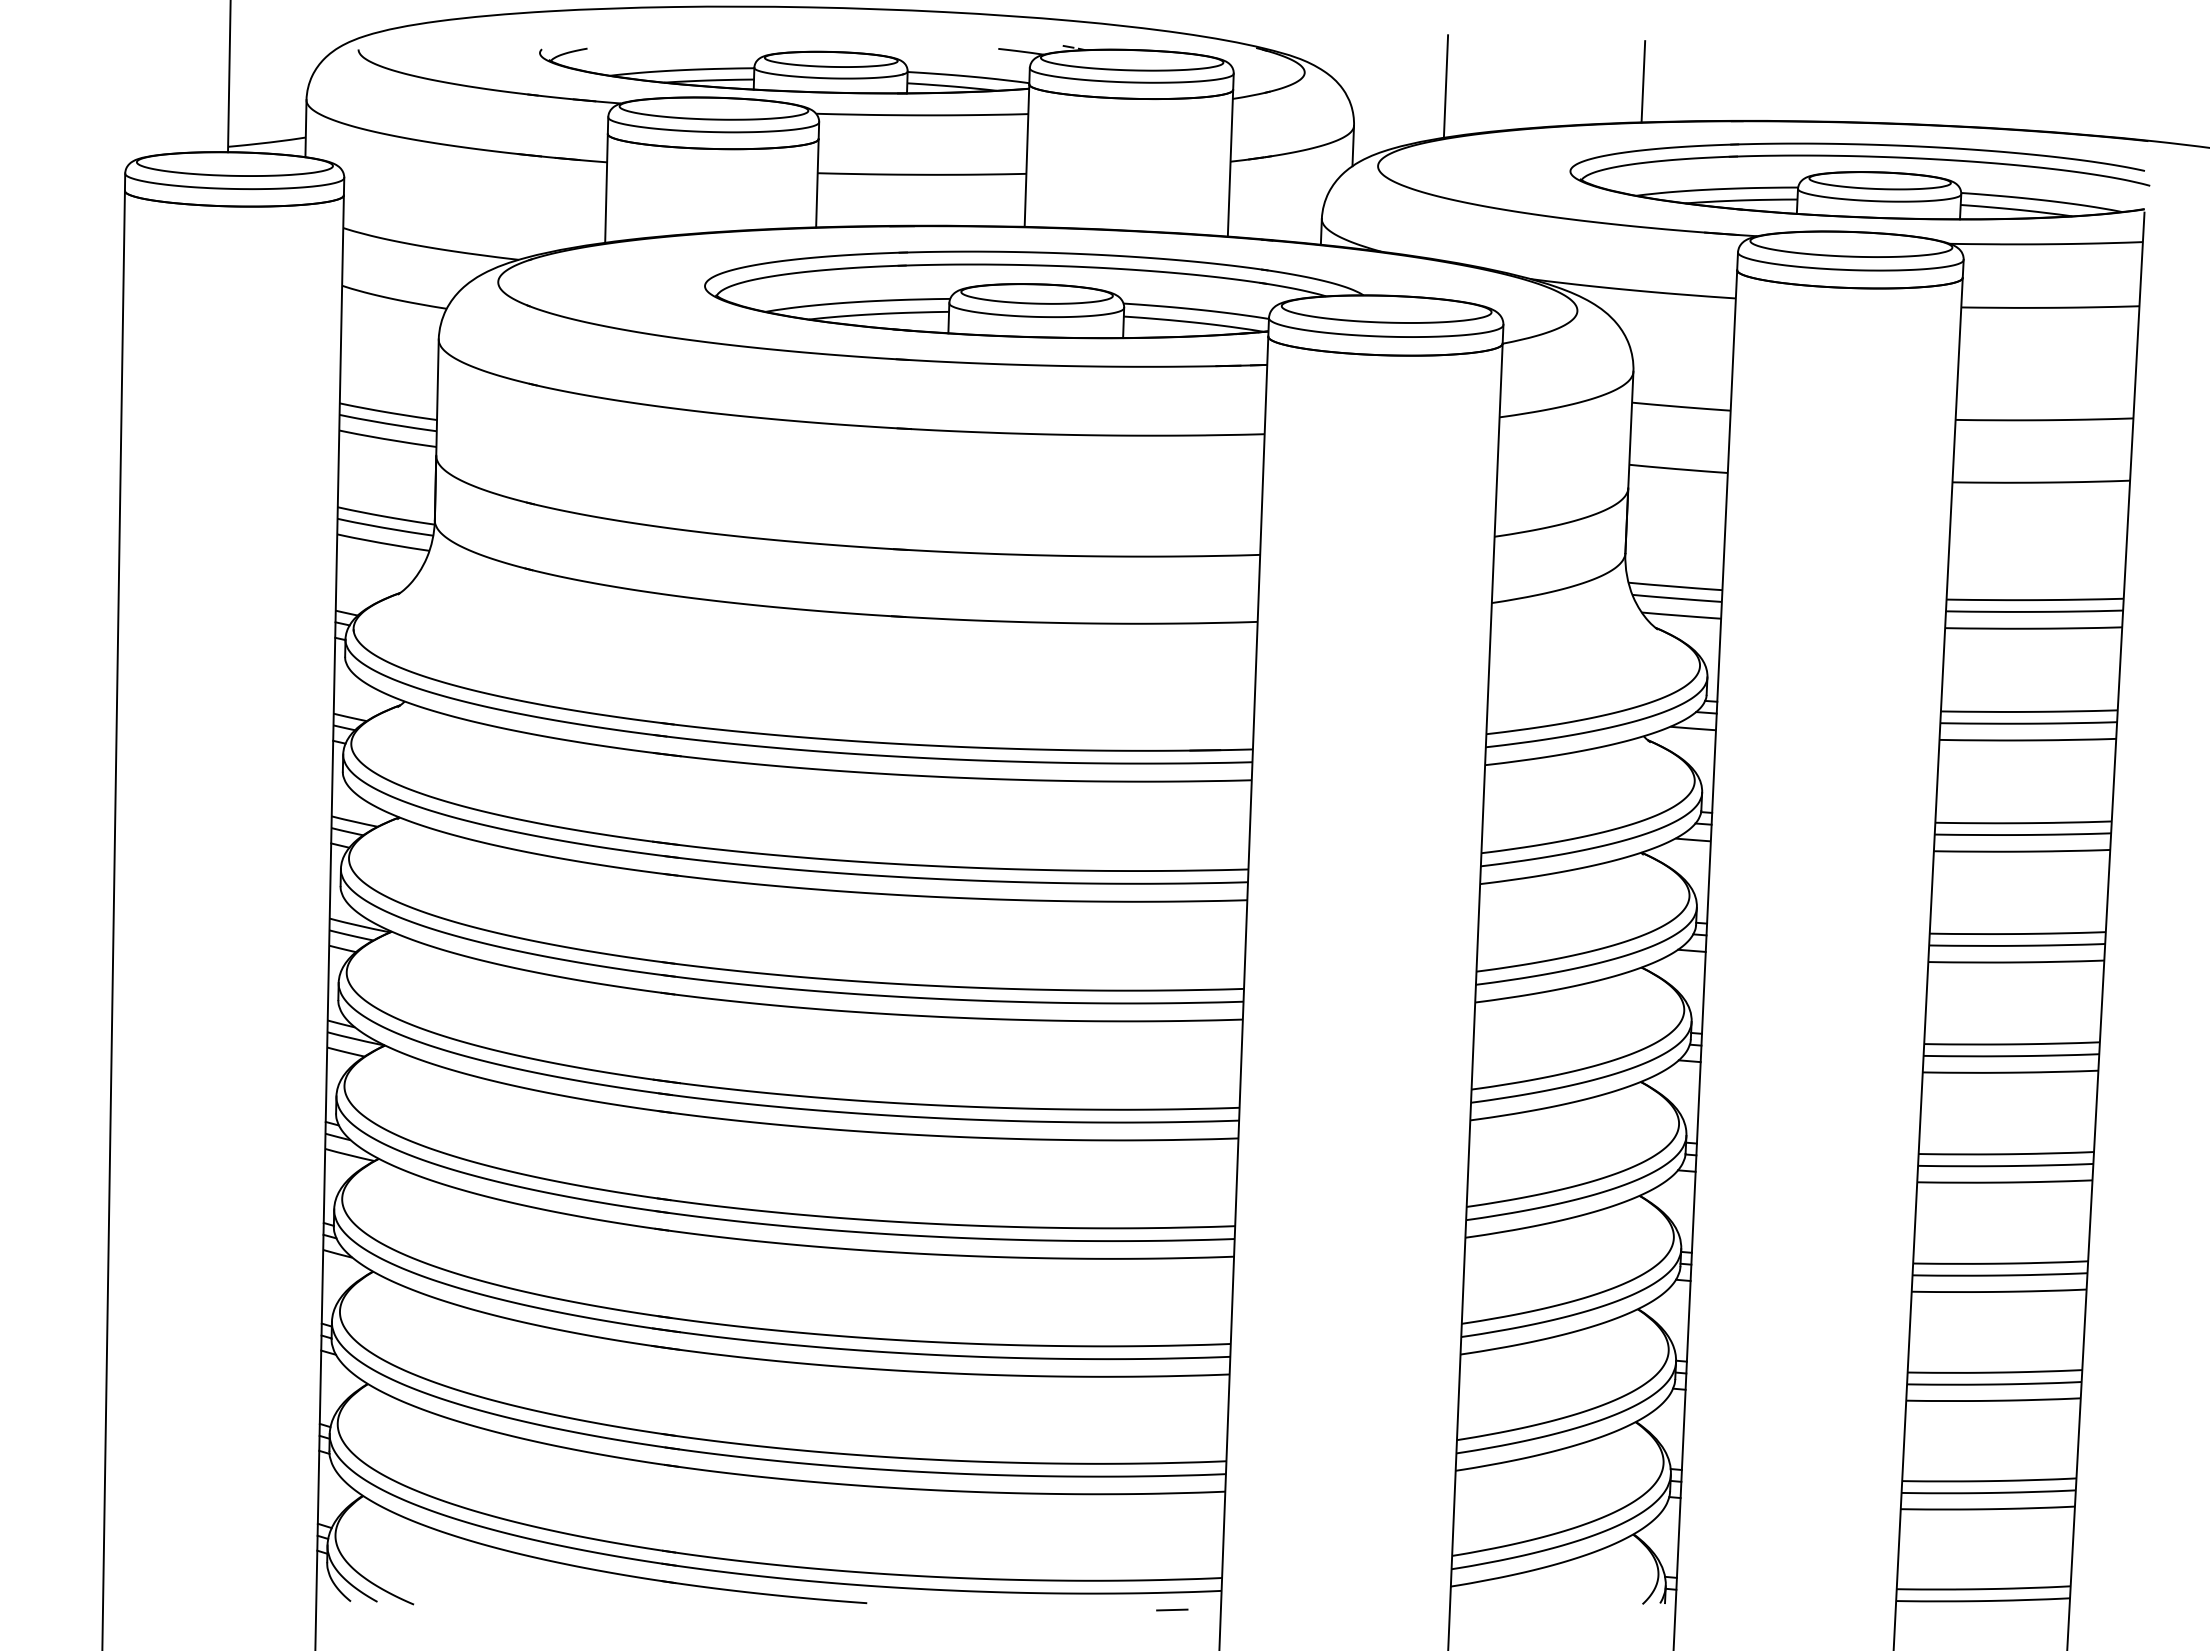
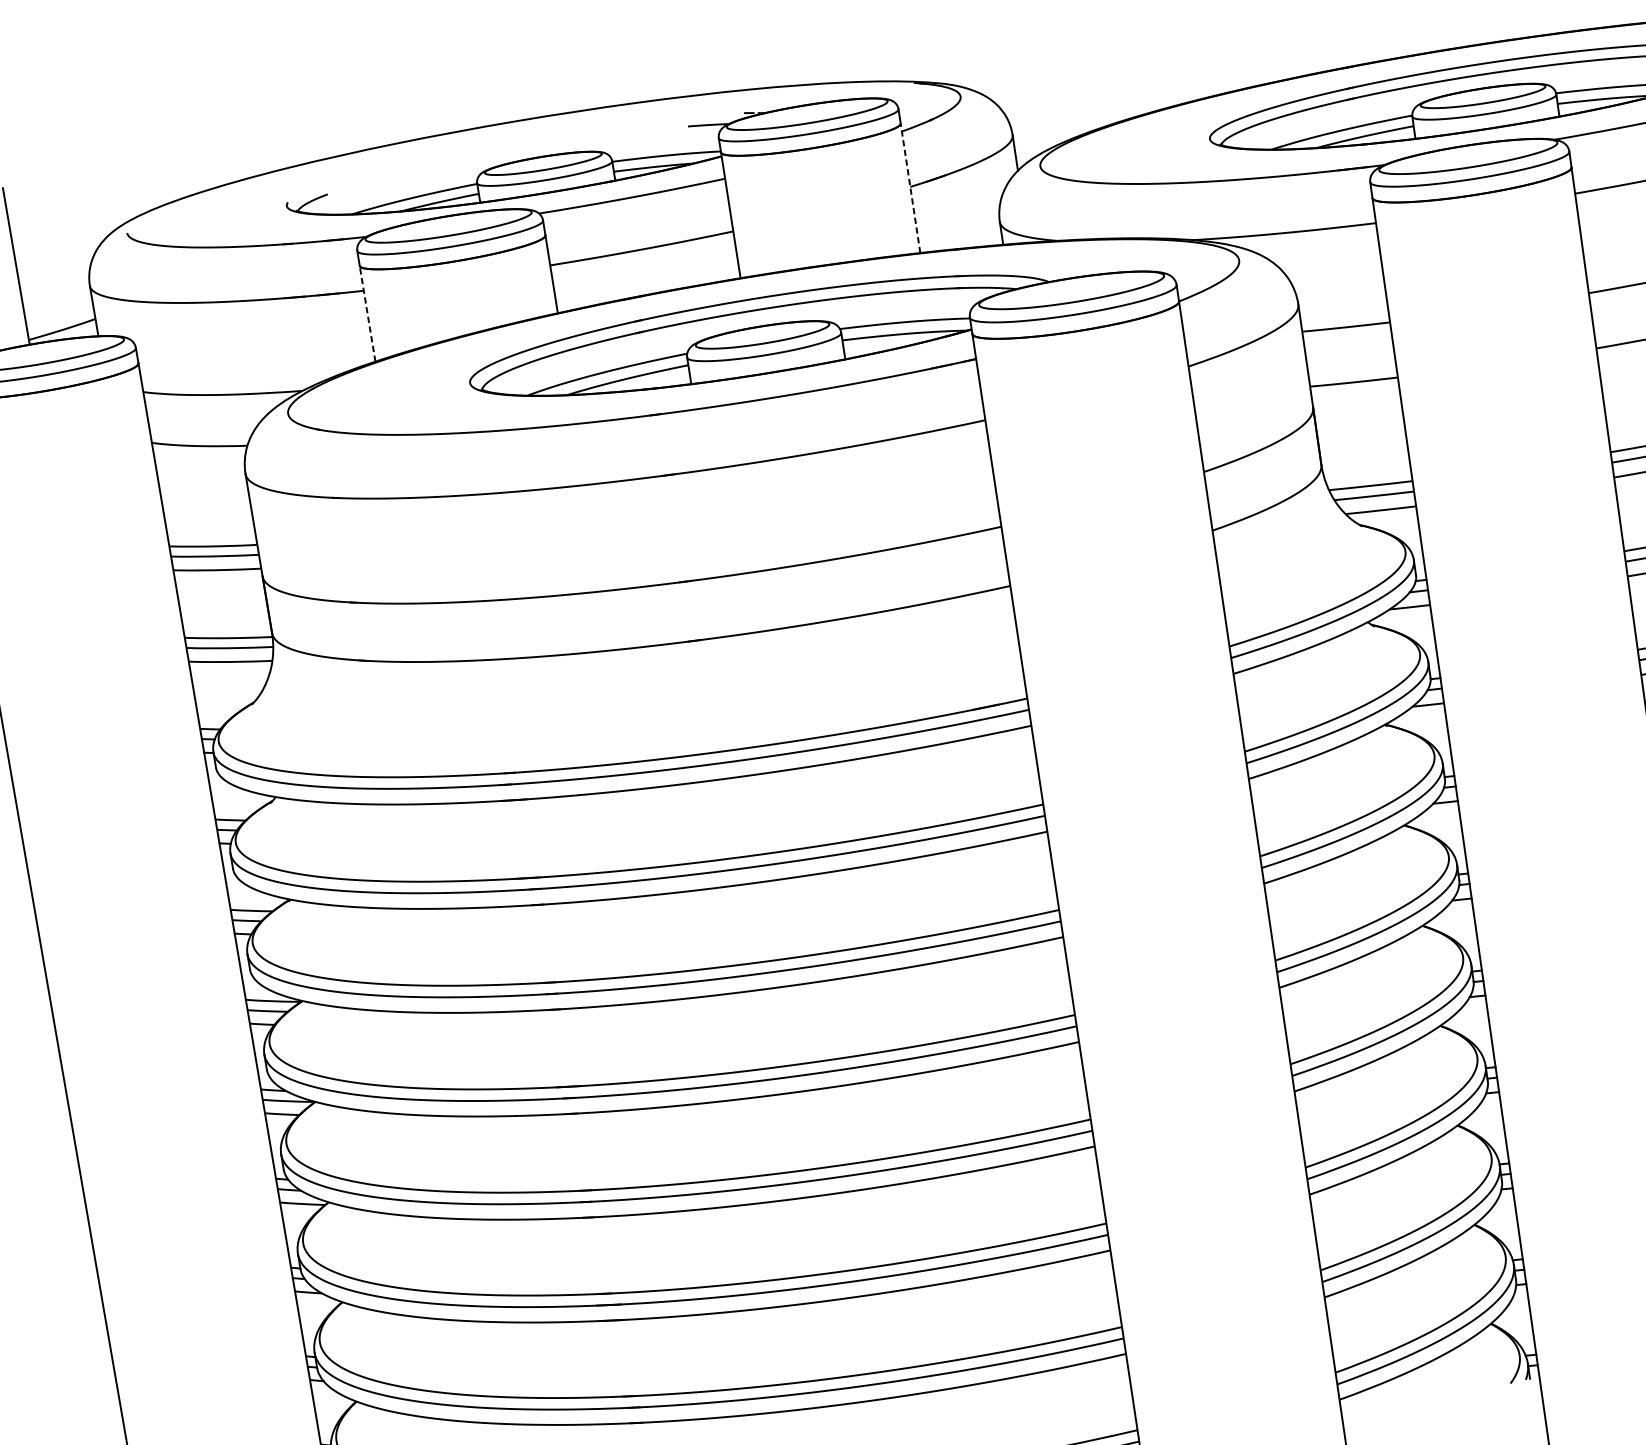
line: (1643, 81) -> (1259, 48), removed
line: (1445, 86) -> (1086, 85), removed
line: (1230, 162) -> (910, 187), solid -> dashed
line: (606, 187) -> (367, 312), solid -> dashed

